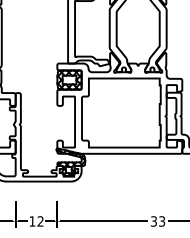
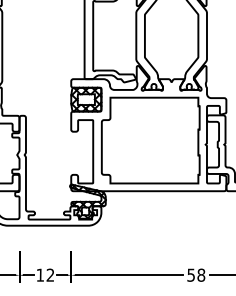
text: (158, 221) -> (196, 275), 33 -> 58

